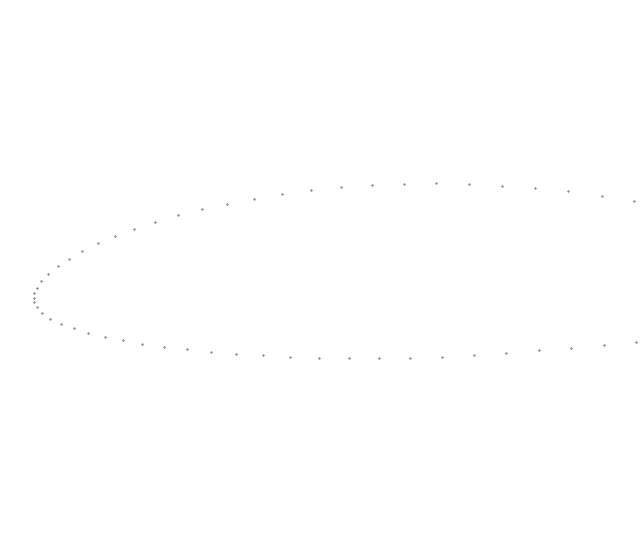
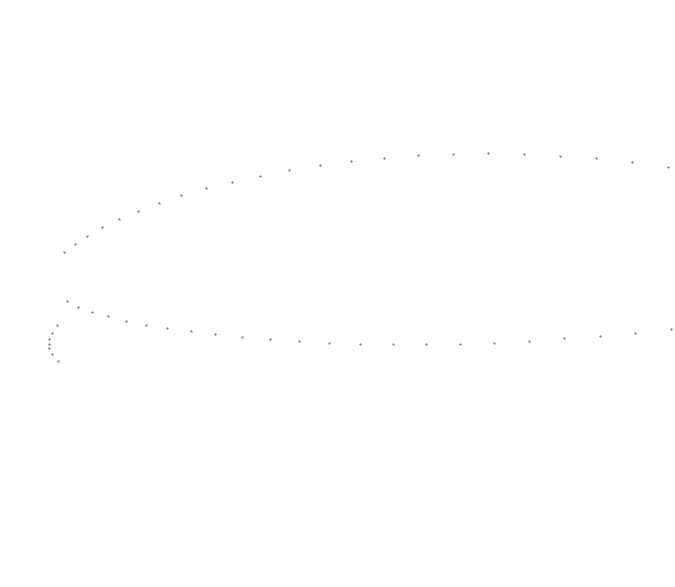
part: (38, 297) -> (53, 343), moved

